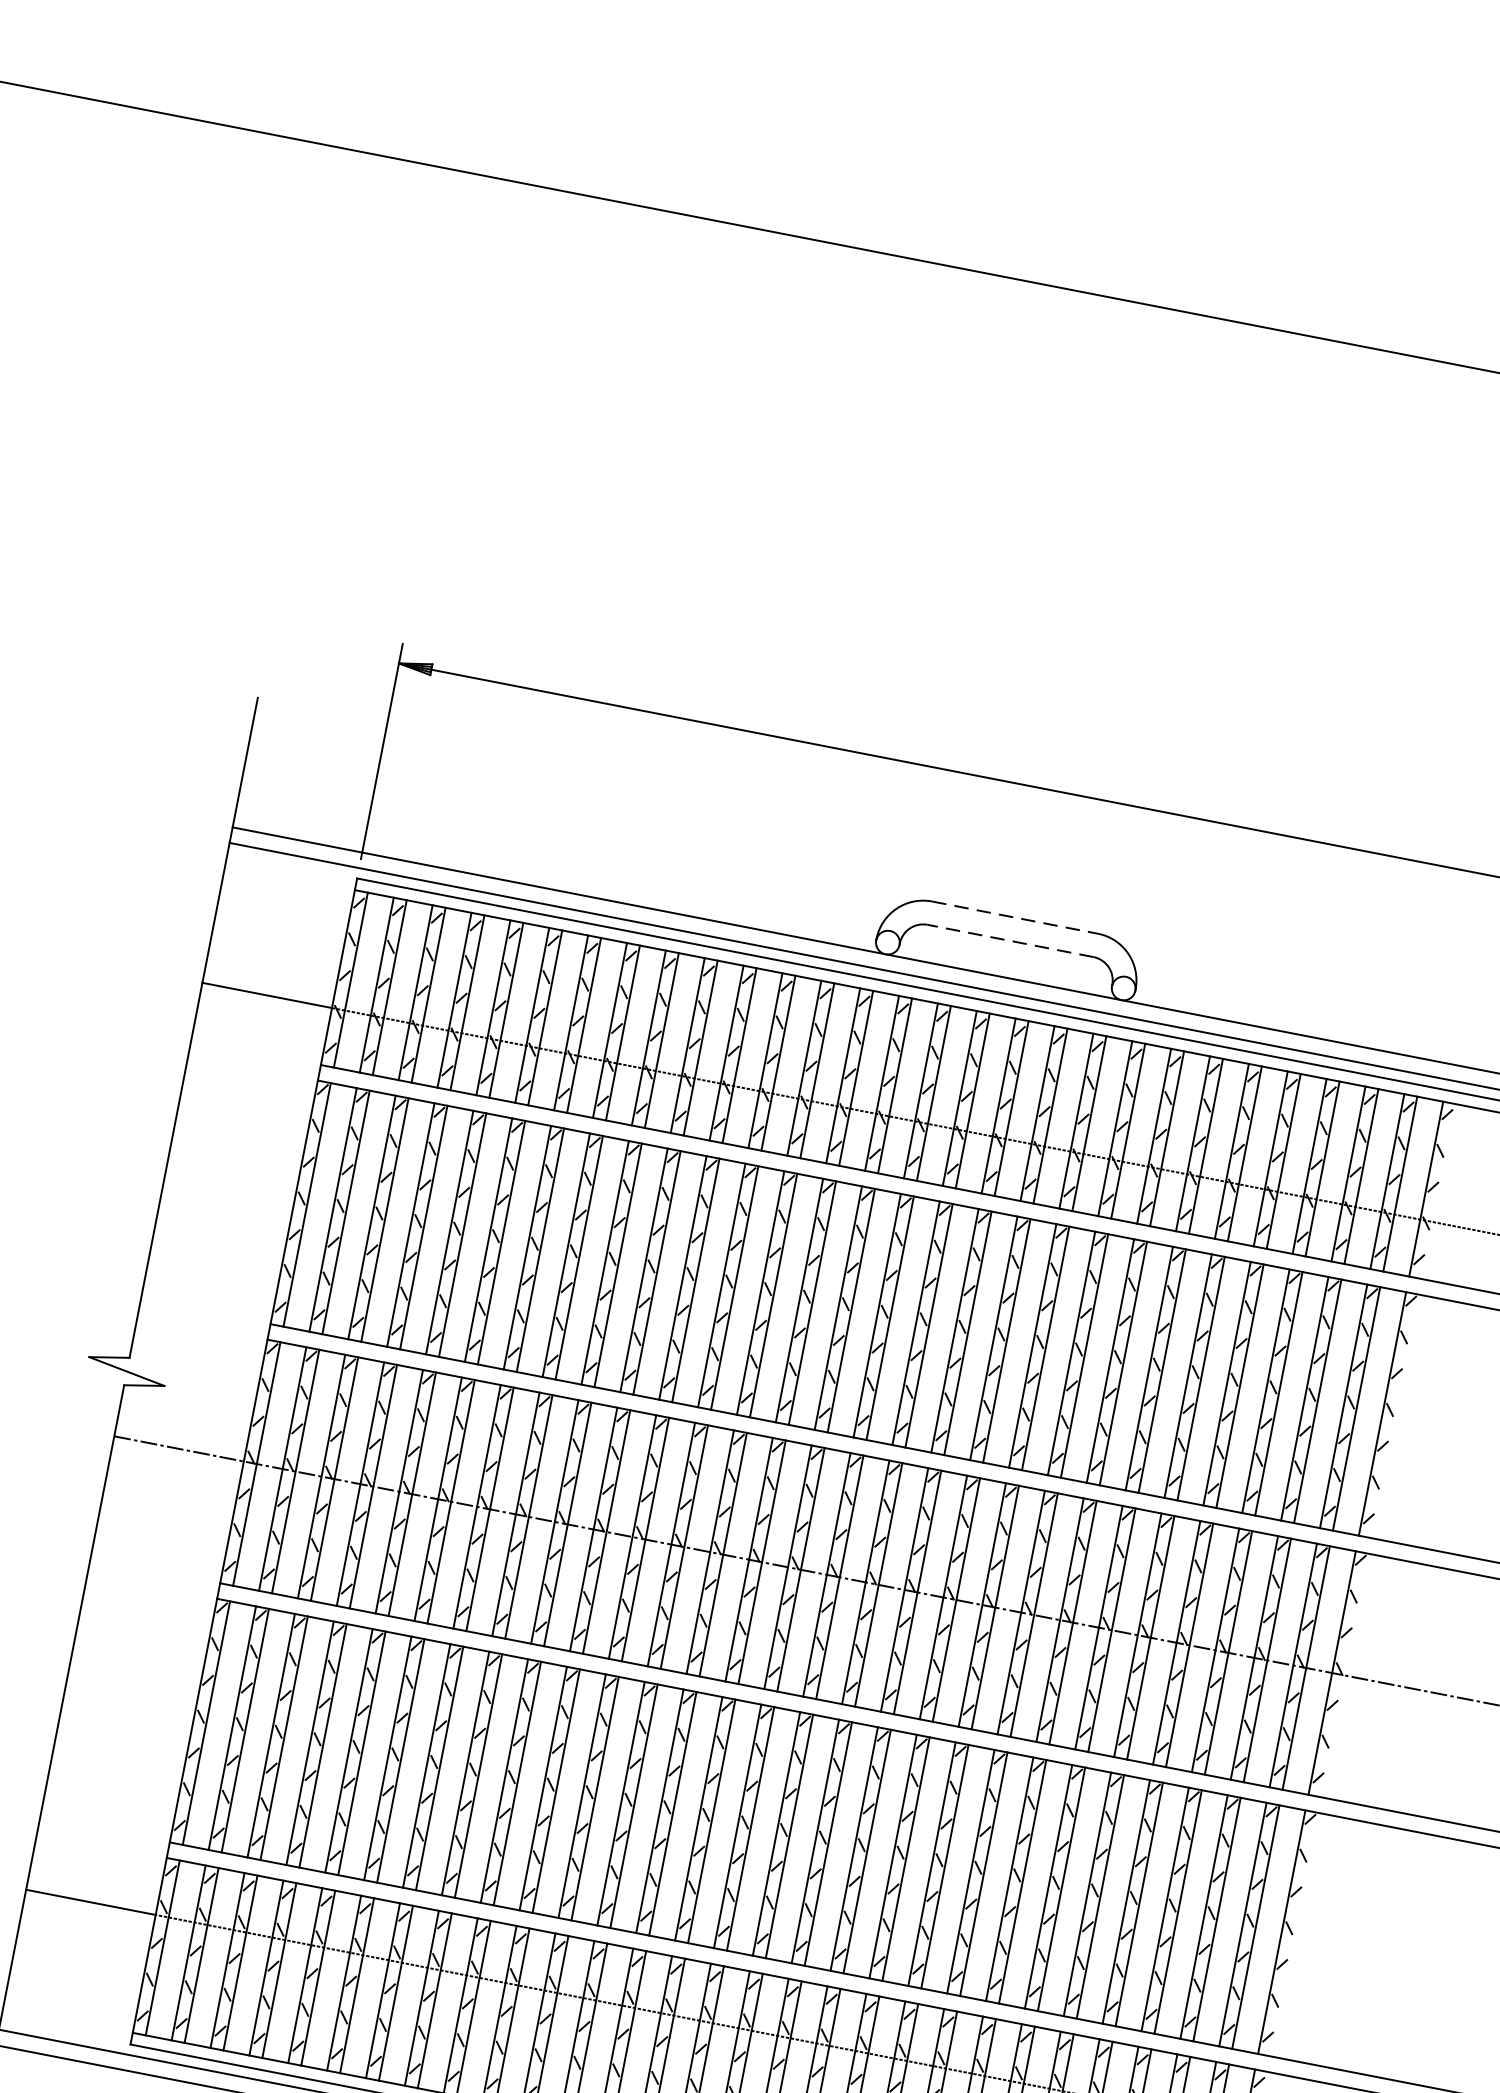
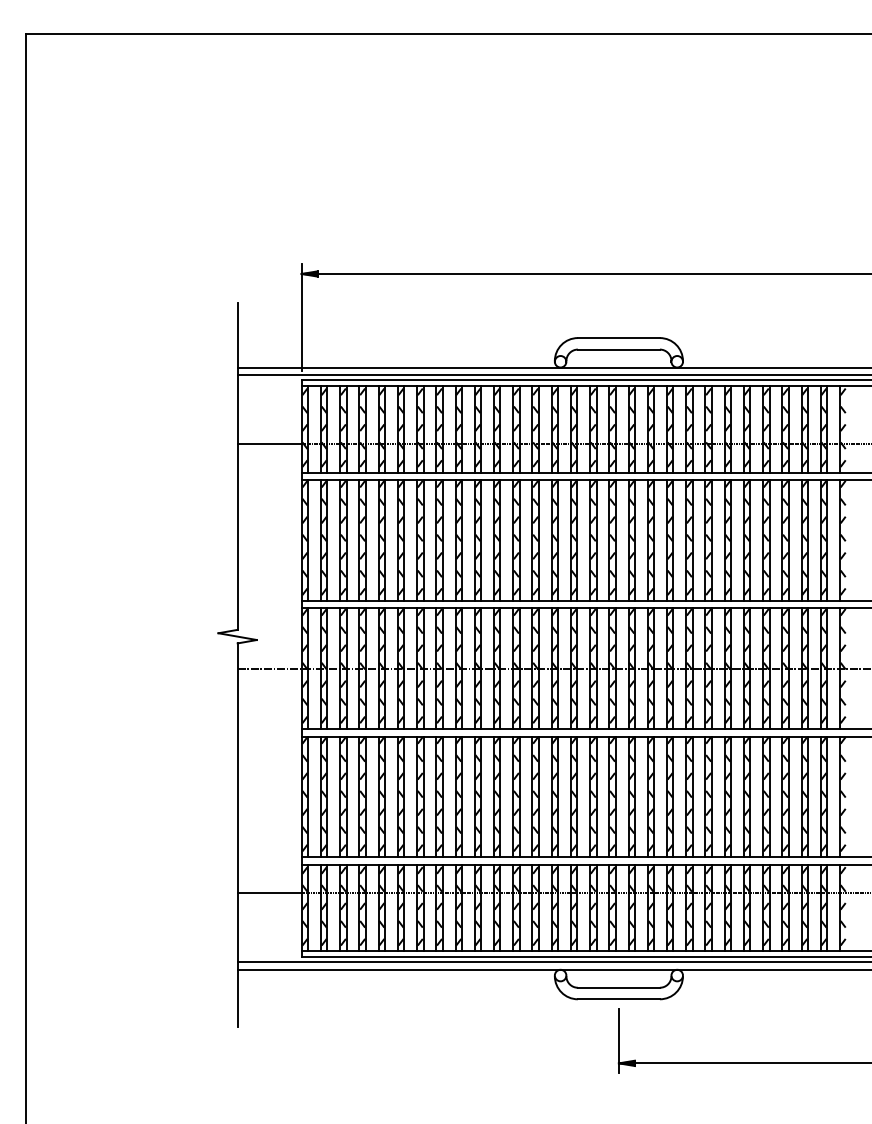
line: (1016, 918) -> (619, 338), dashed -> solid
line: (1009, 940) -> (618, 349), dashed -> solid

